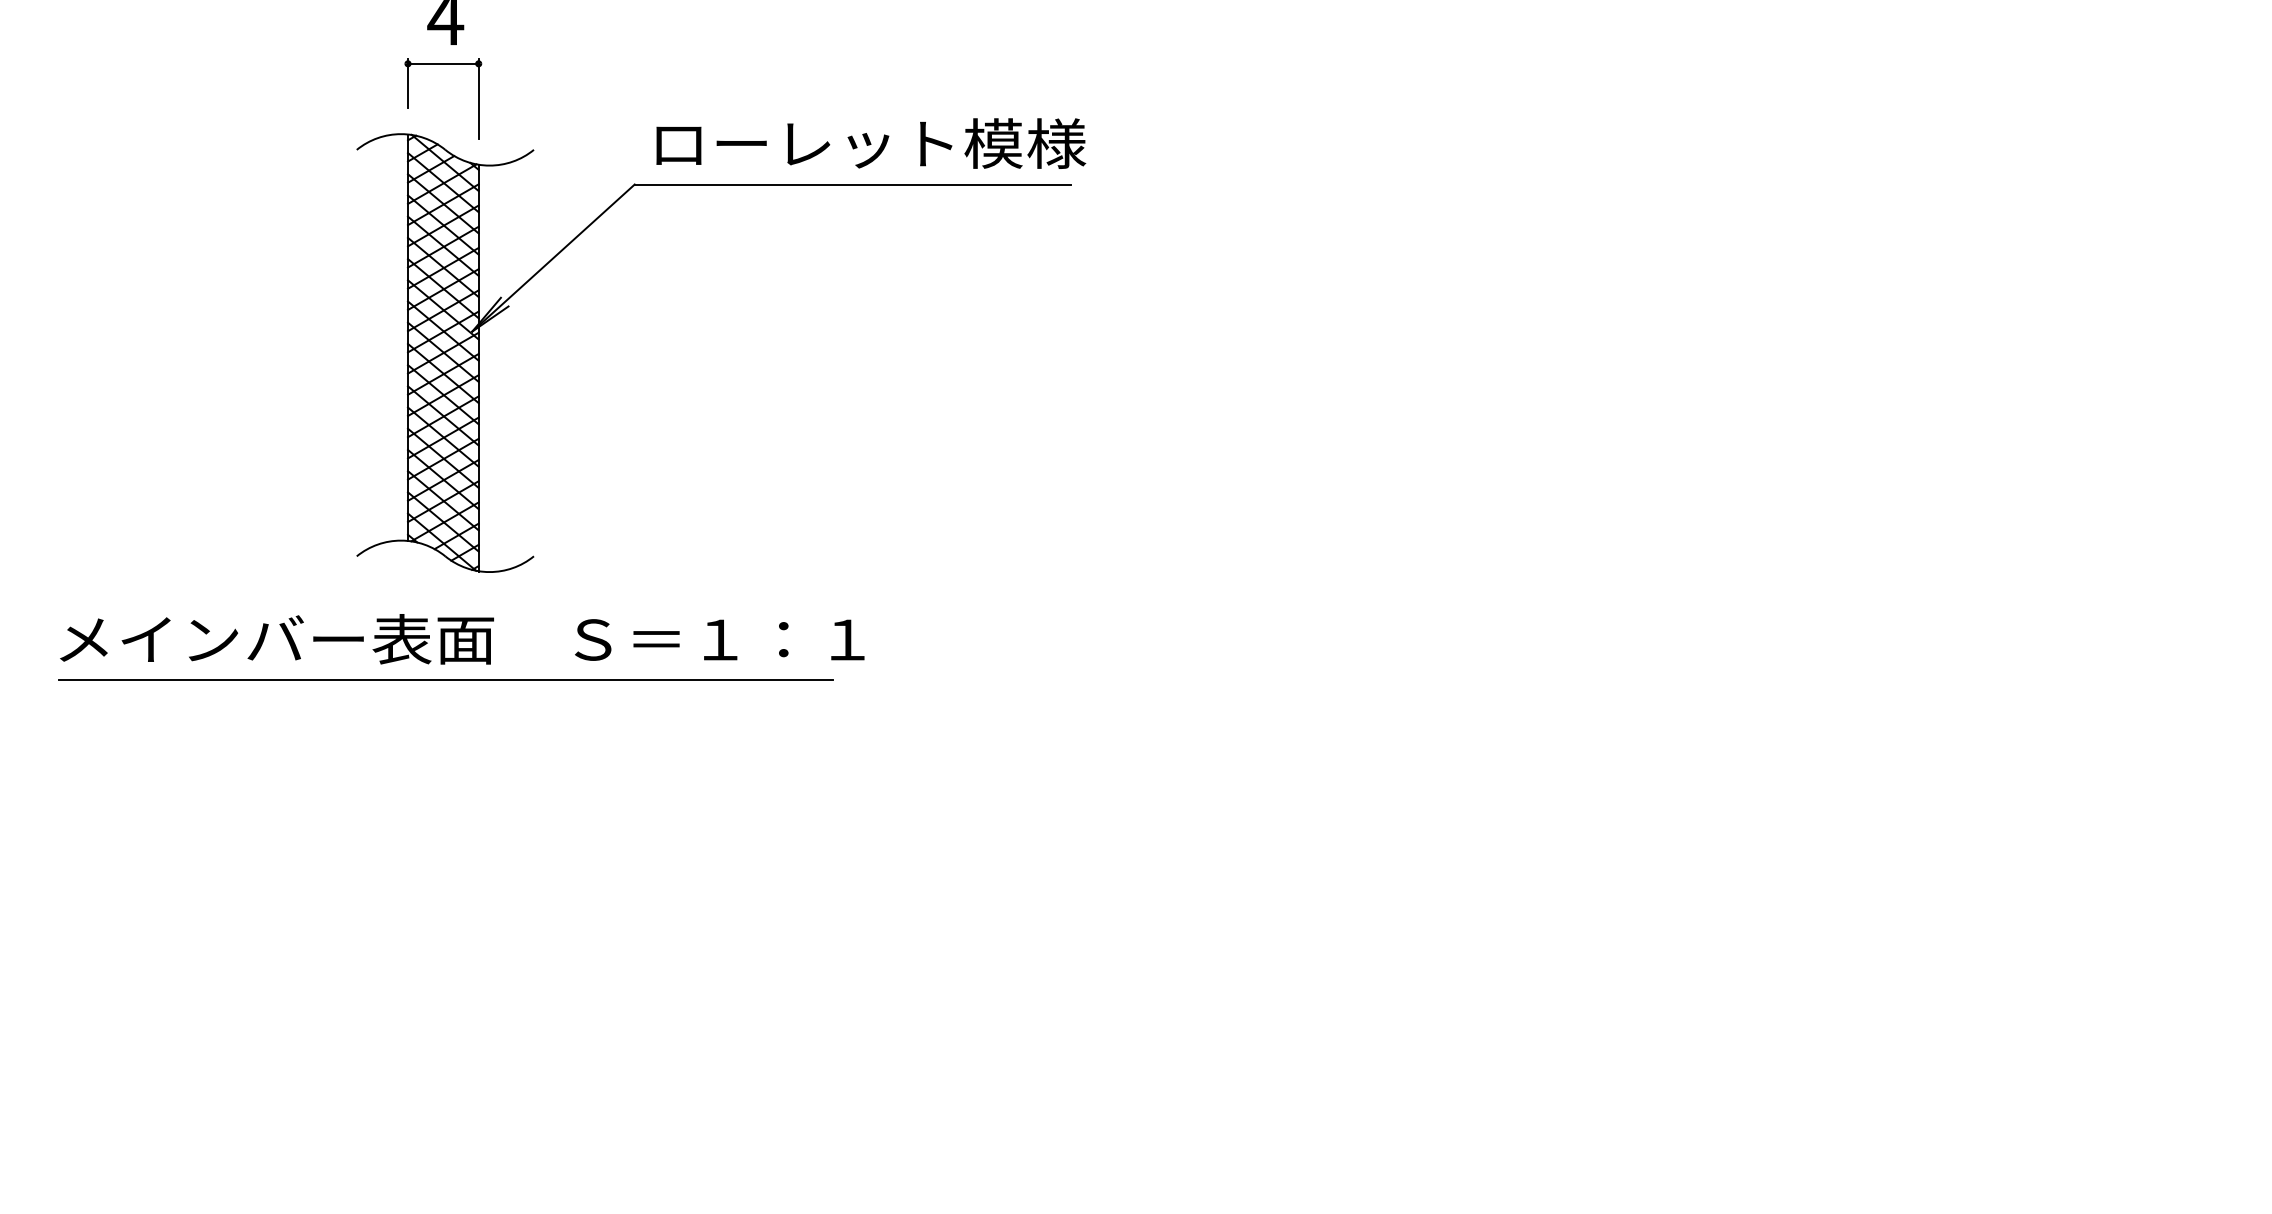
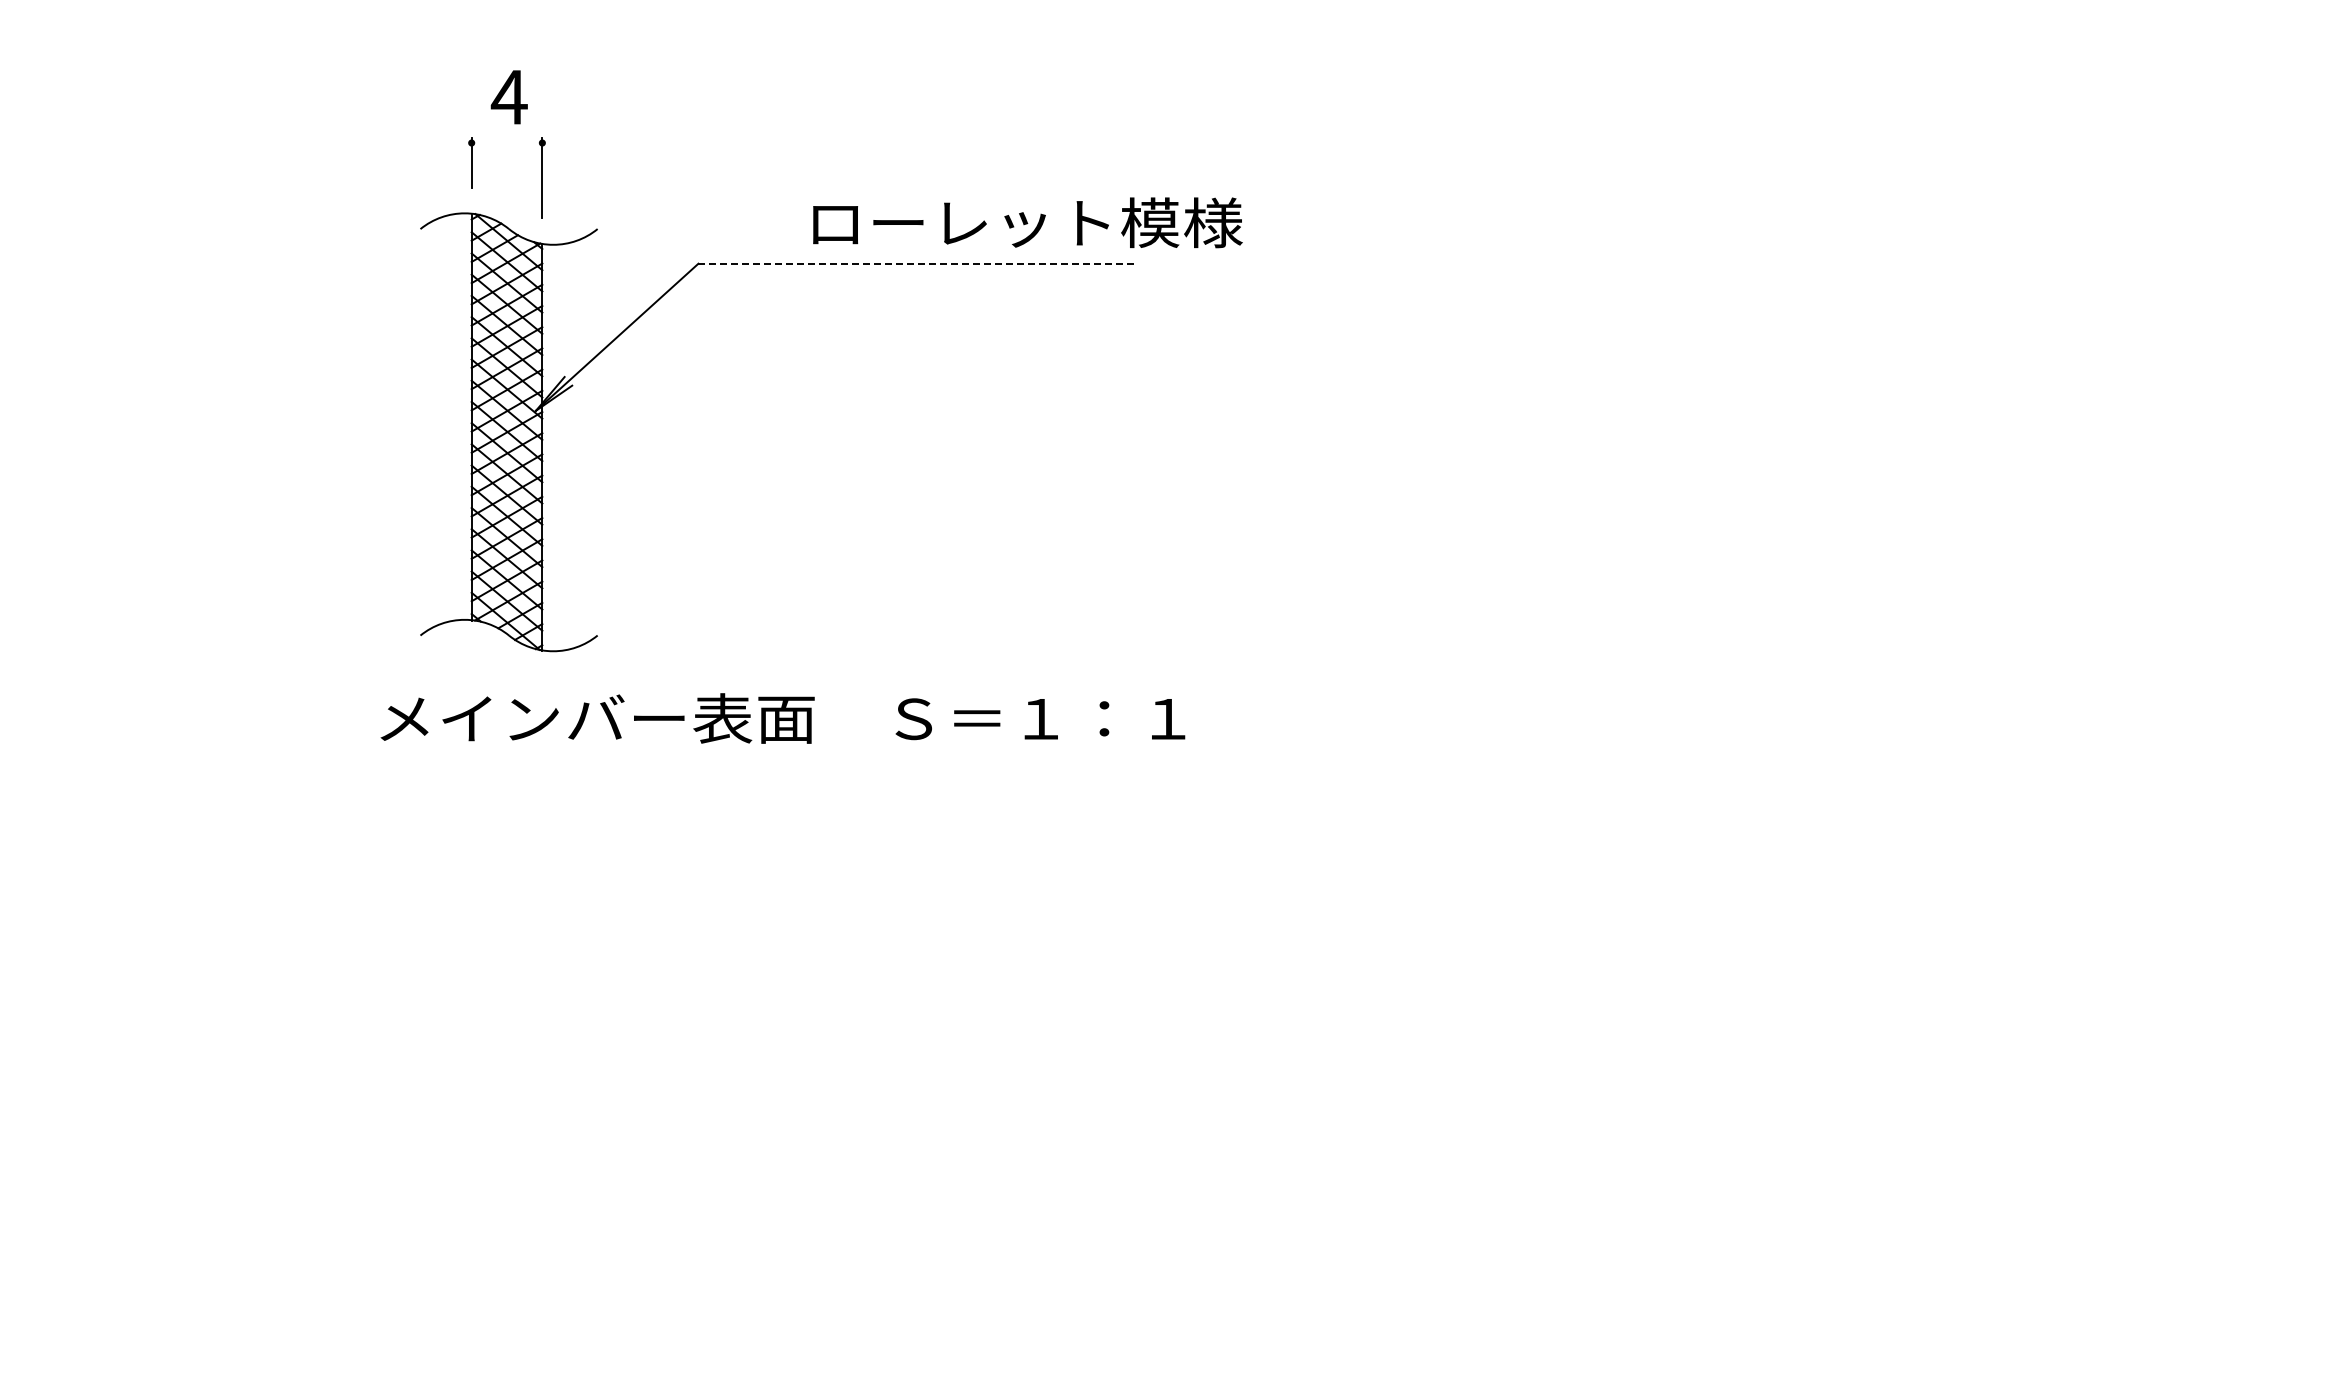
line: (442, 64) -> (506, 143), removed
text: (870, 143) -> (1027, 222), moved
line: (853, 184) -> (917, 263), solid -> dashed
text: (461, 639) -> (782, 718), moved
line: (445, 679) -> (509, 758), removed

